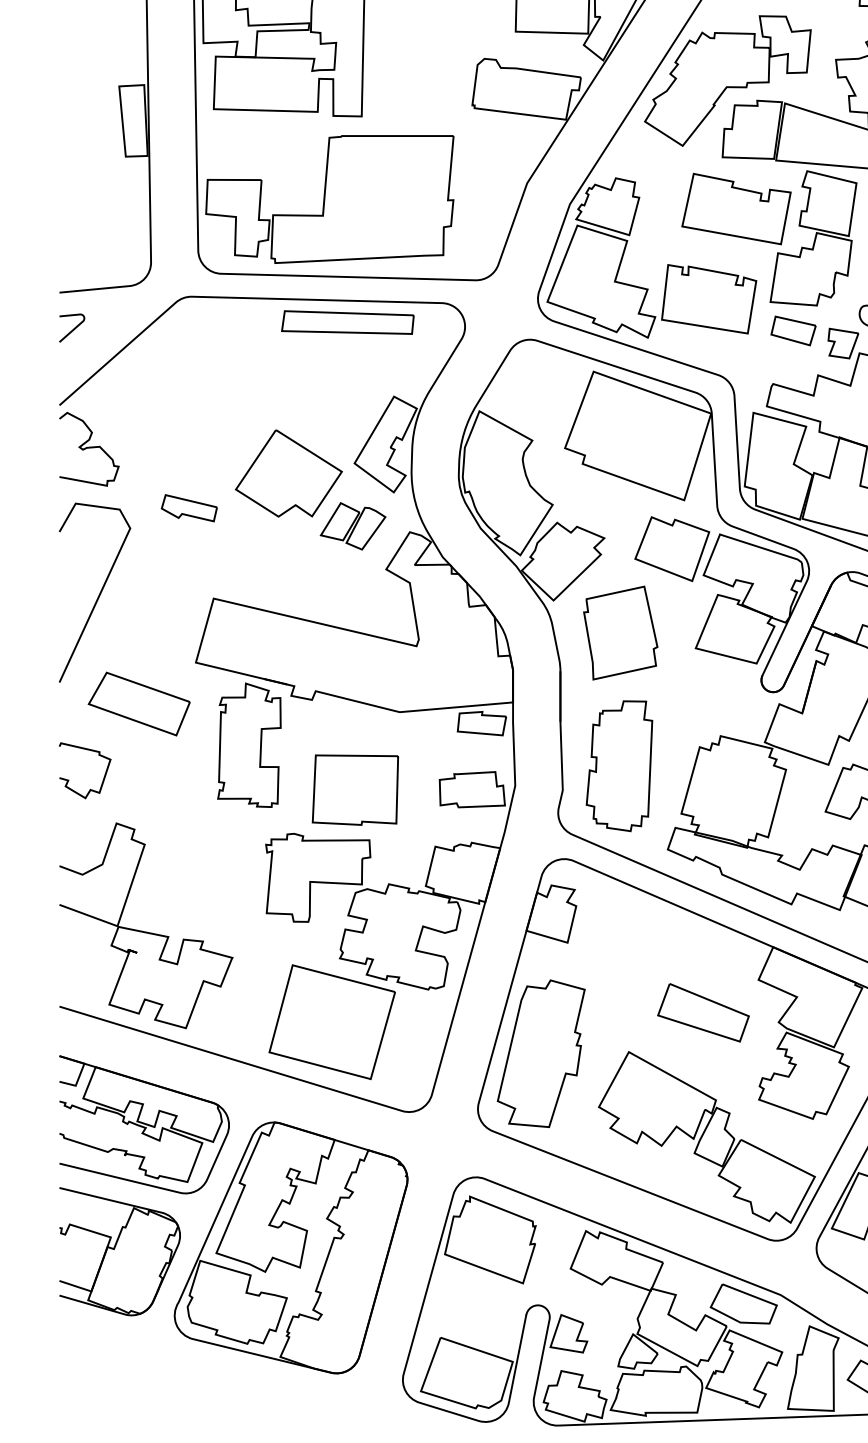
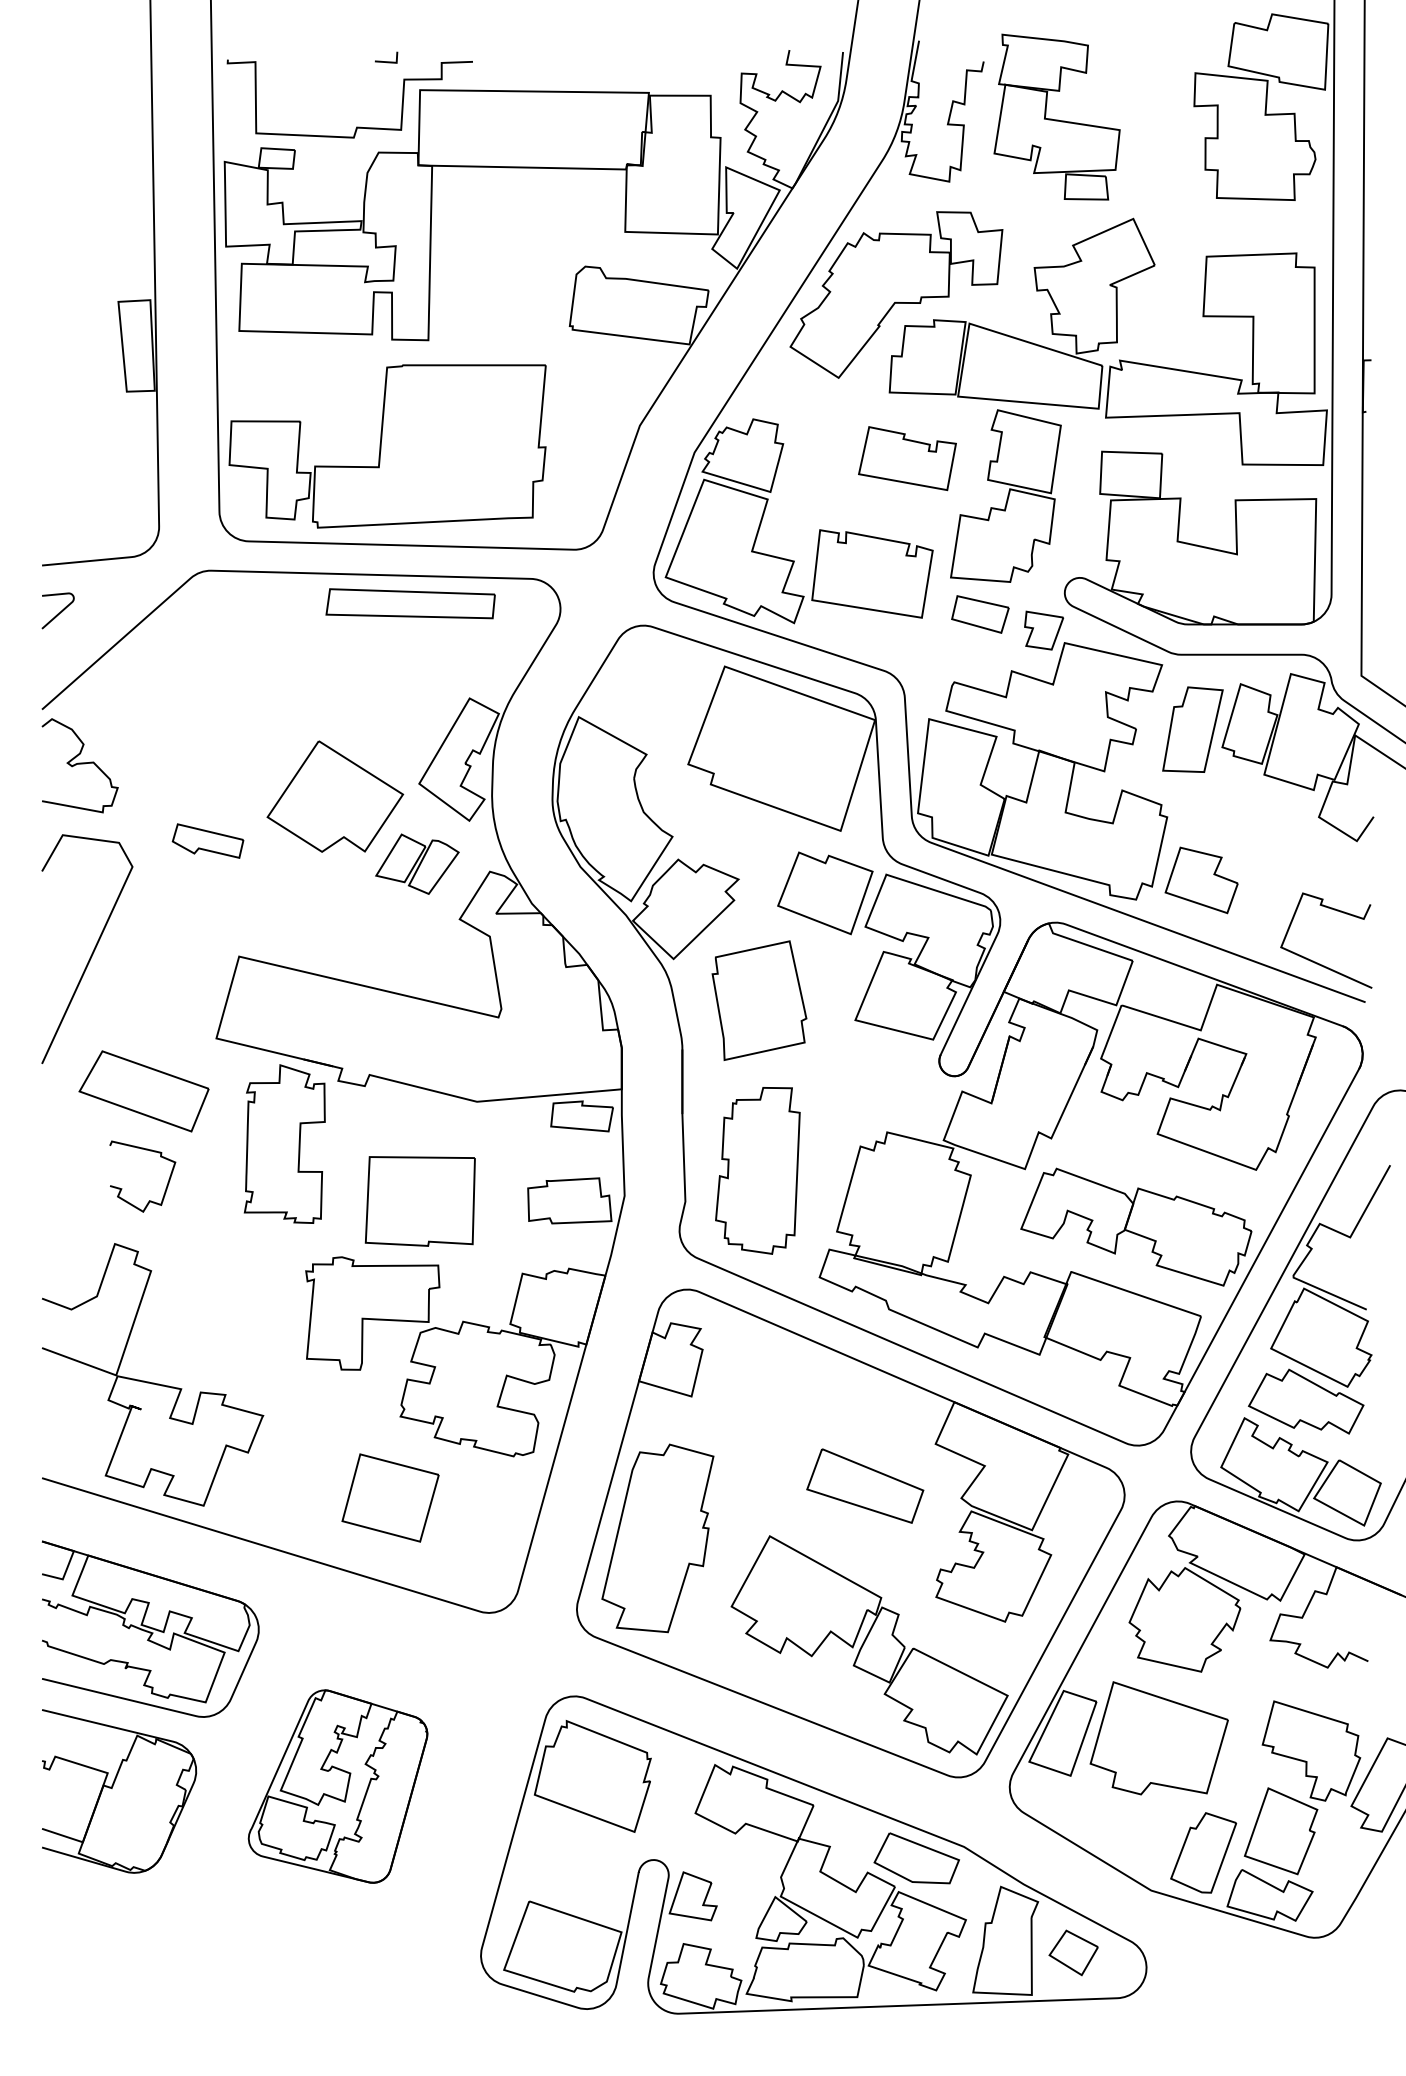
part: (736, 208) -> (907, 458), size x0.7
curve: (69, 780) -> (122, 1188), moved
part: (332, 1021) -> (390, 1497), size x0.6
part: (290, 1247) -> (337, 1786), size x0.6

